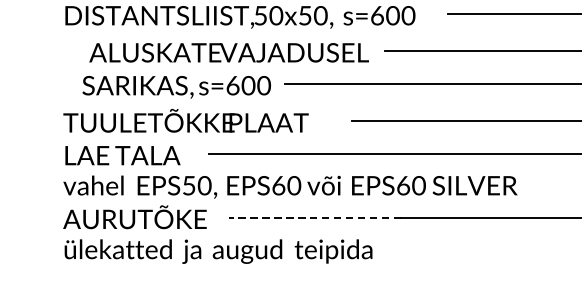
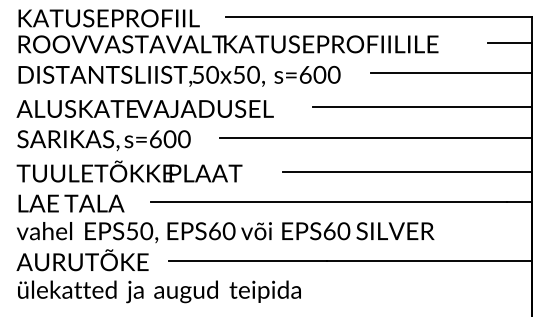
text: (228, 52) -> (144, 108), moved
text: (176, 87) -> (103, 140), moved
line: (314, 217) -> (247, 260), dashed -> solid

